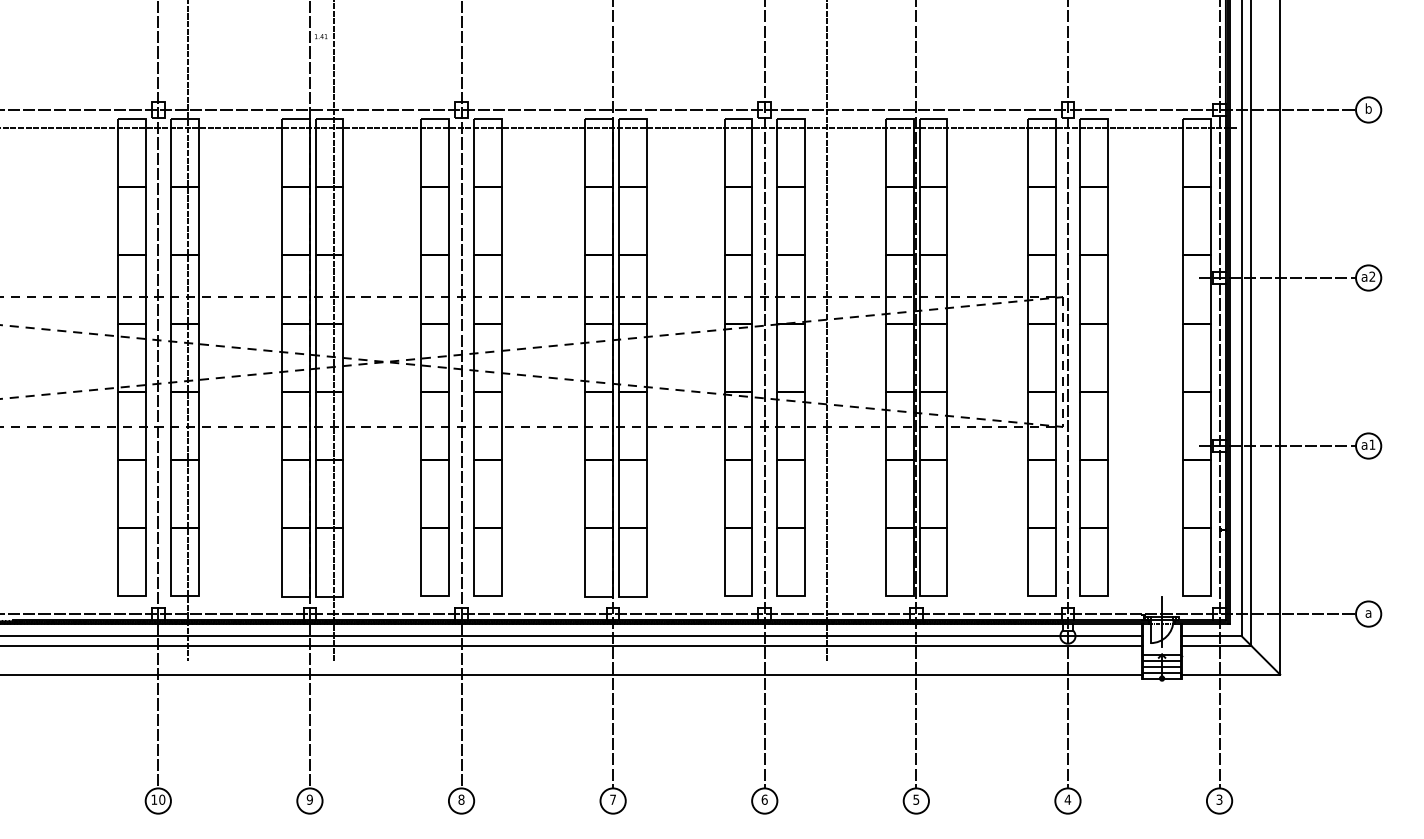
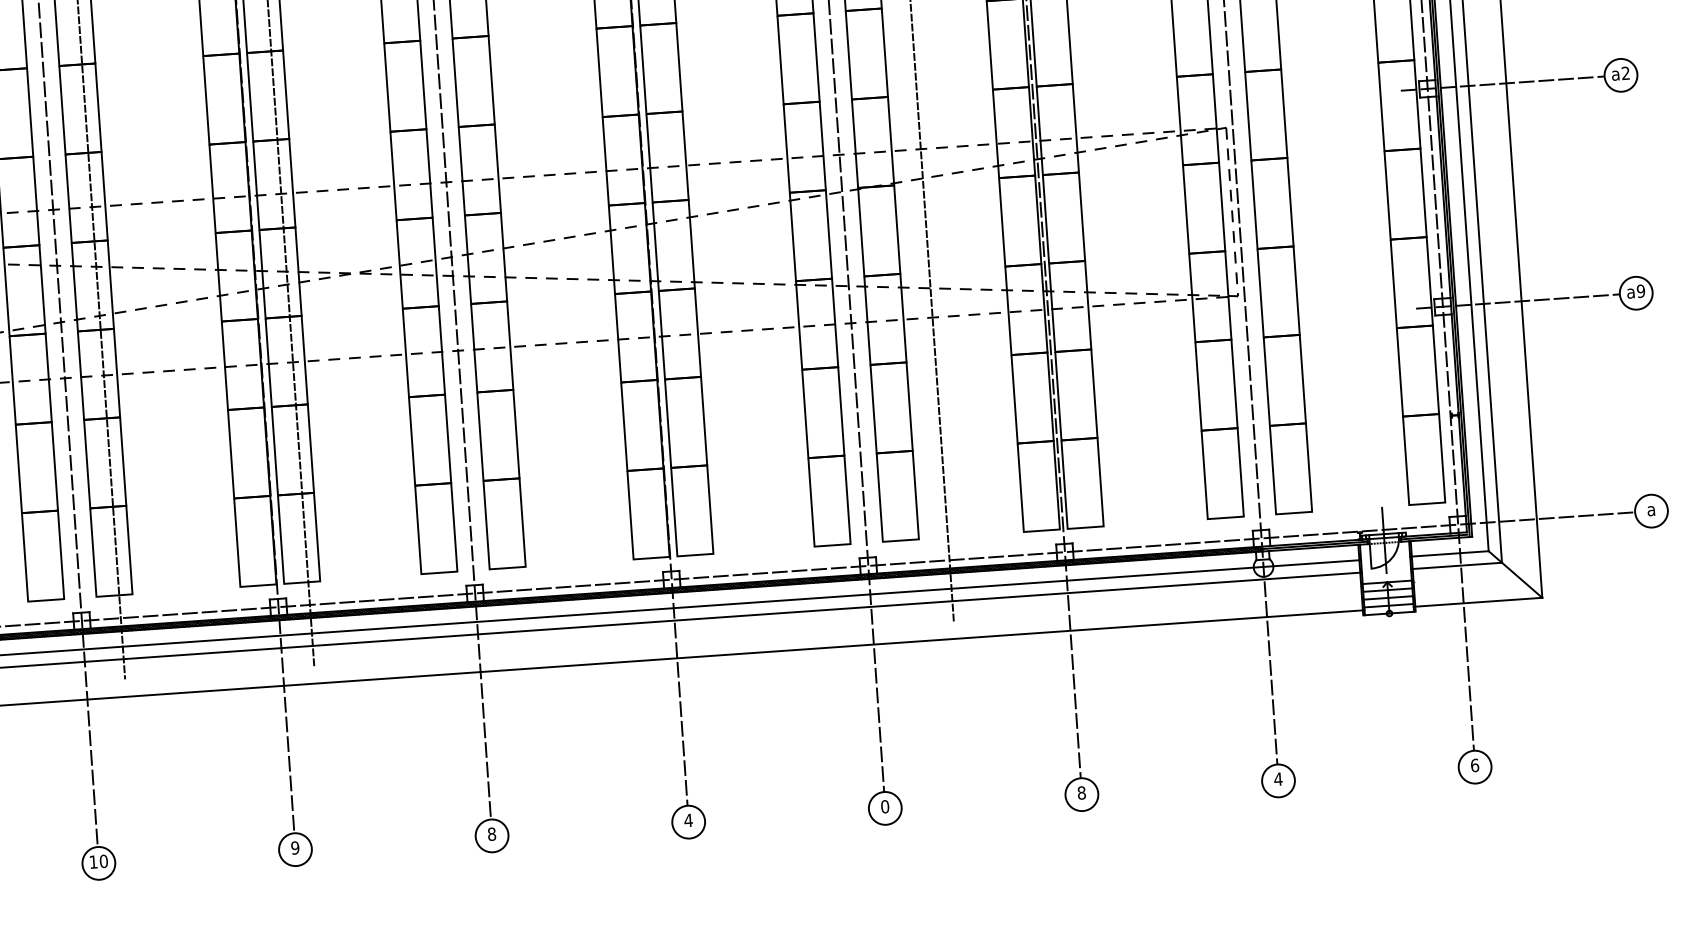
text: (1372, 444) -> (1641, 290), a1 -> a9
text: (612, 799) -> (687, 820), 7 -> 4
text: (764, 799) -> (884, 806), 6 -> 0
text: (916, 799) -> (1081, 792), 5 -> 8
text: (1219, 799) -> (1474, 765), 3 -> 6

